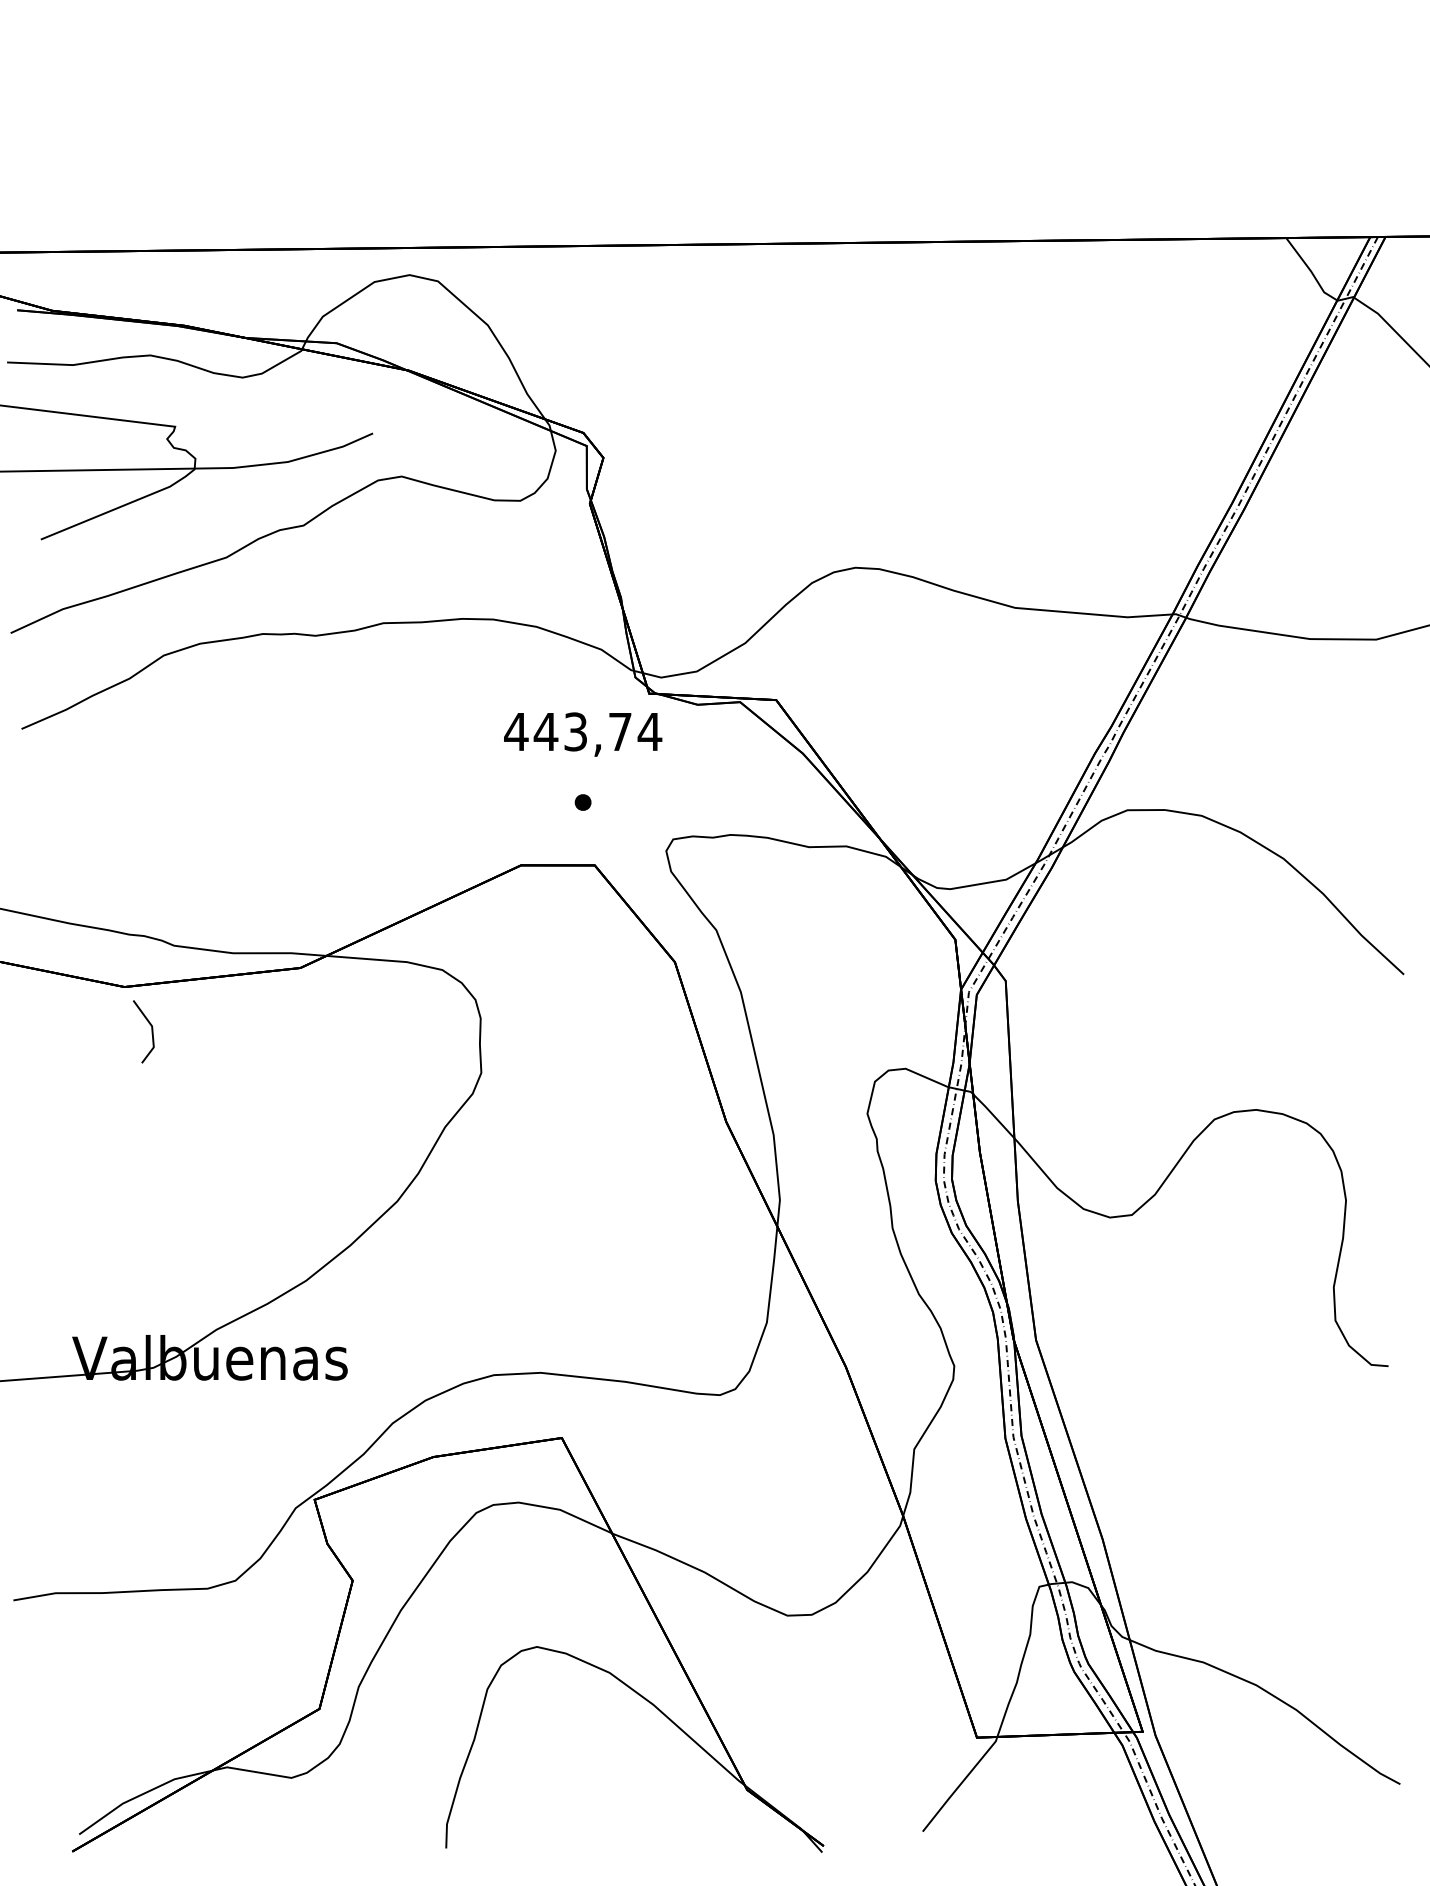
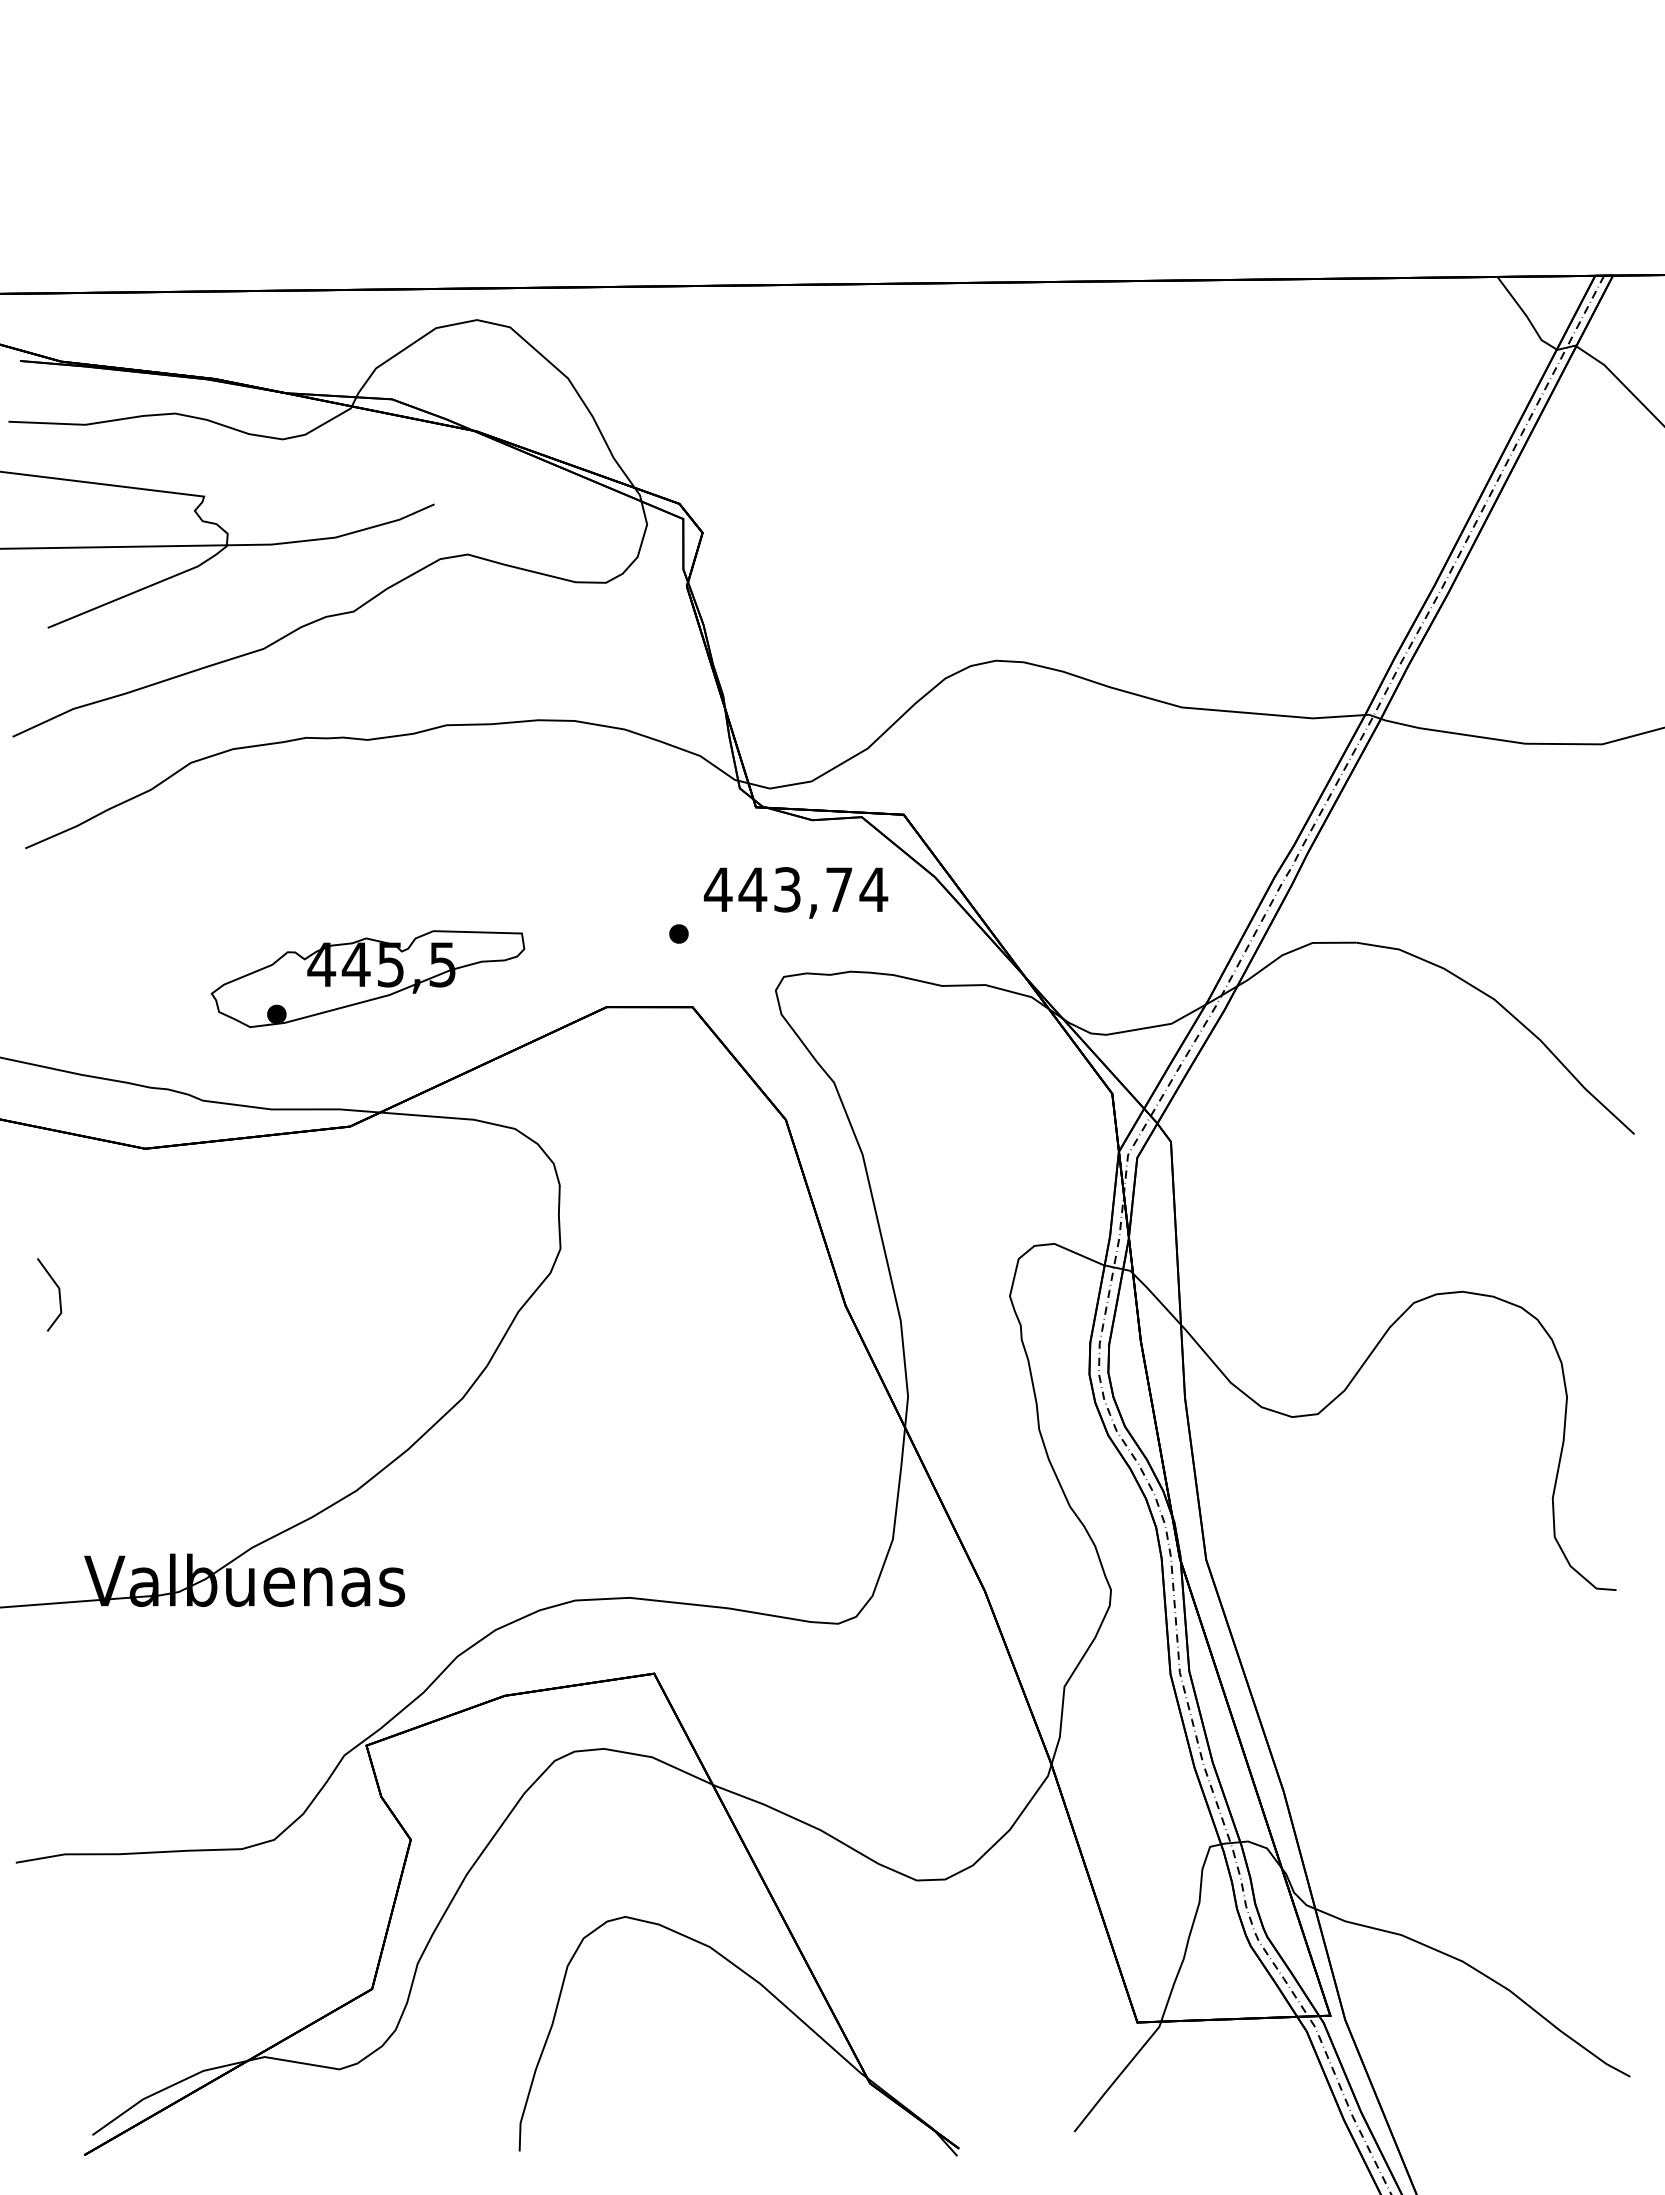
text: (582, 734) -> (795, 892), moved
part: (315, 840) -> (367, 978), added
line: (151, 1031) -> (58, 1294), moved

